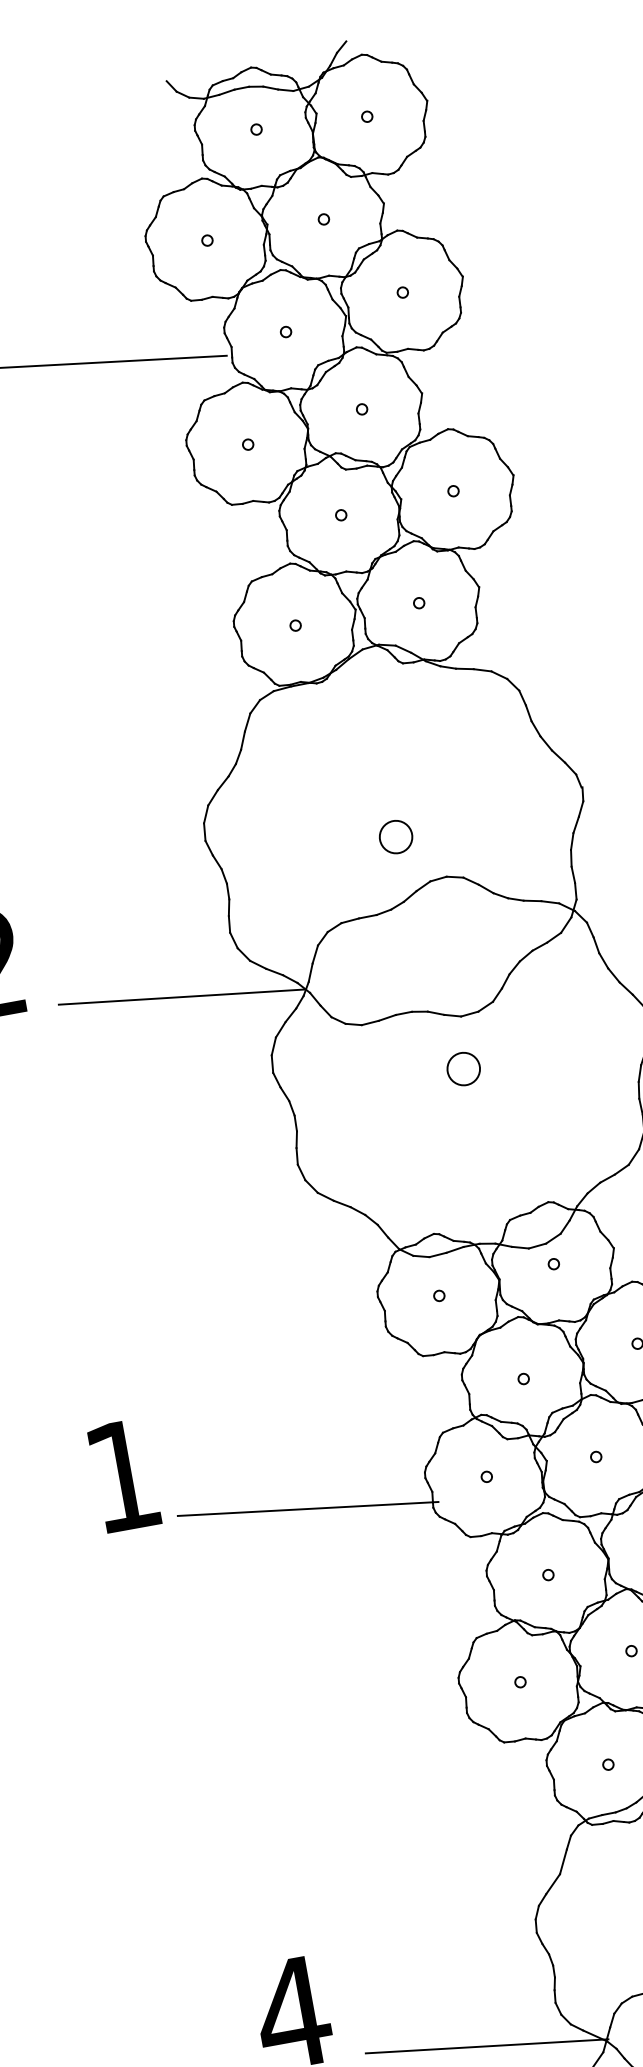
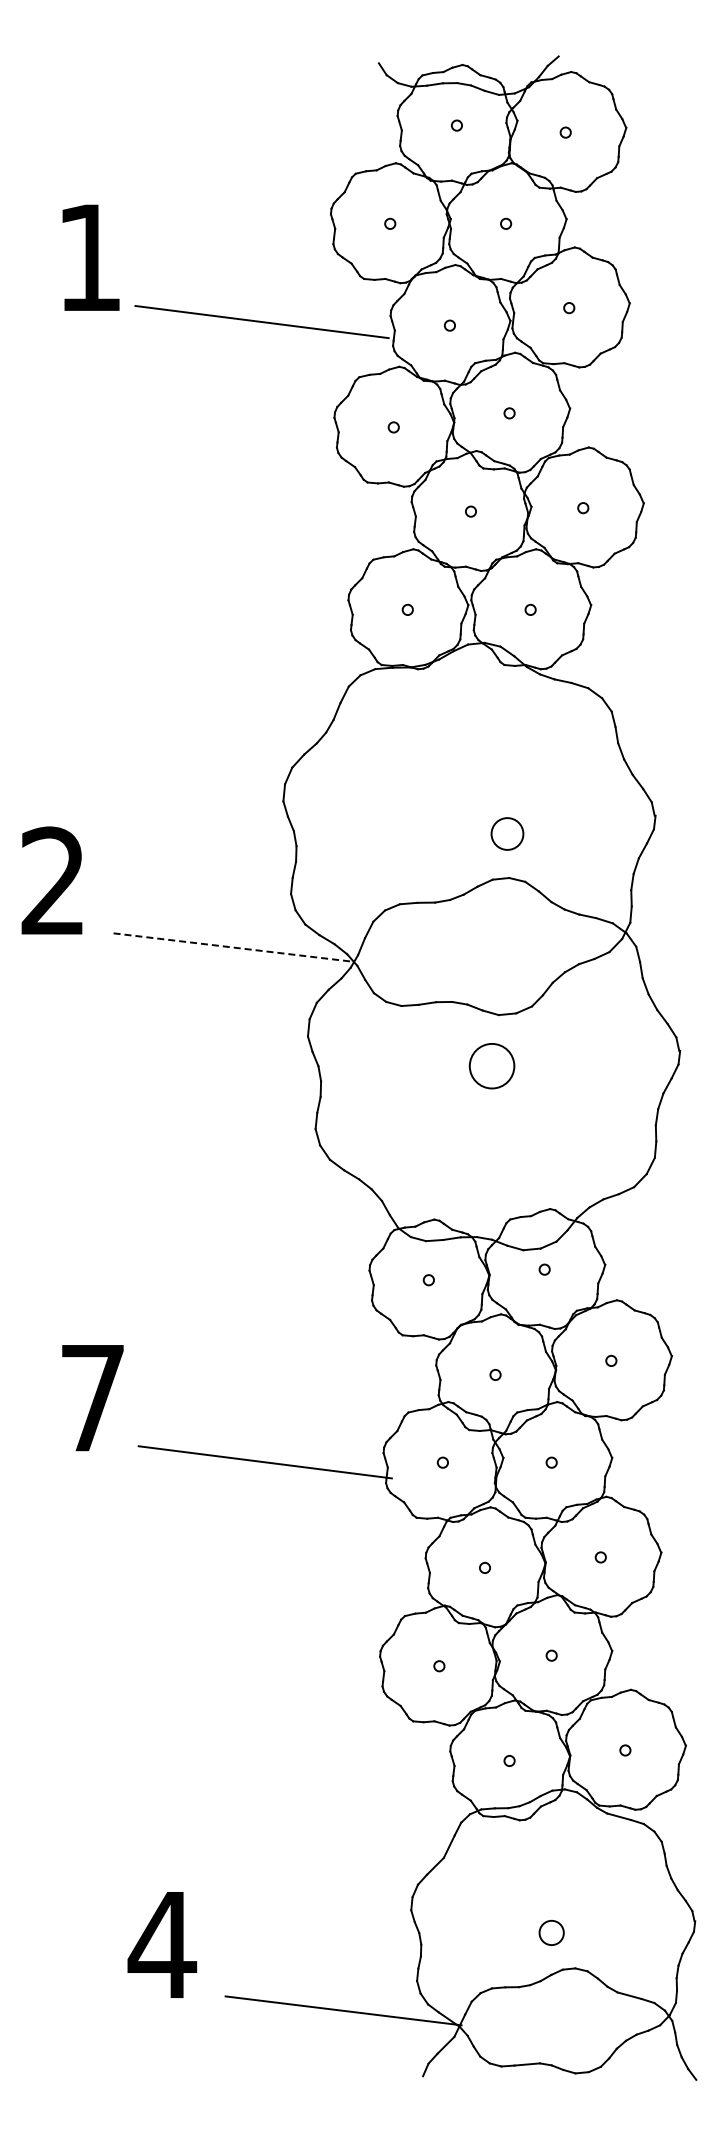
circle: (395, 836) -> (507, 833), moved
line: (182, 997) -> (233, 947), solid -> dashed
circle: (463, 1068) -> (491, 1065), size x1.4
text: (122, 1476) -> (92, 1398), 1 -> 7

